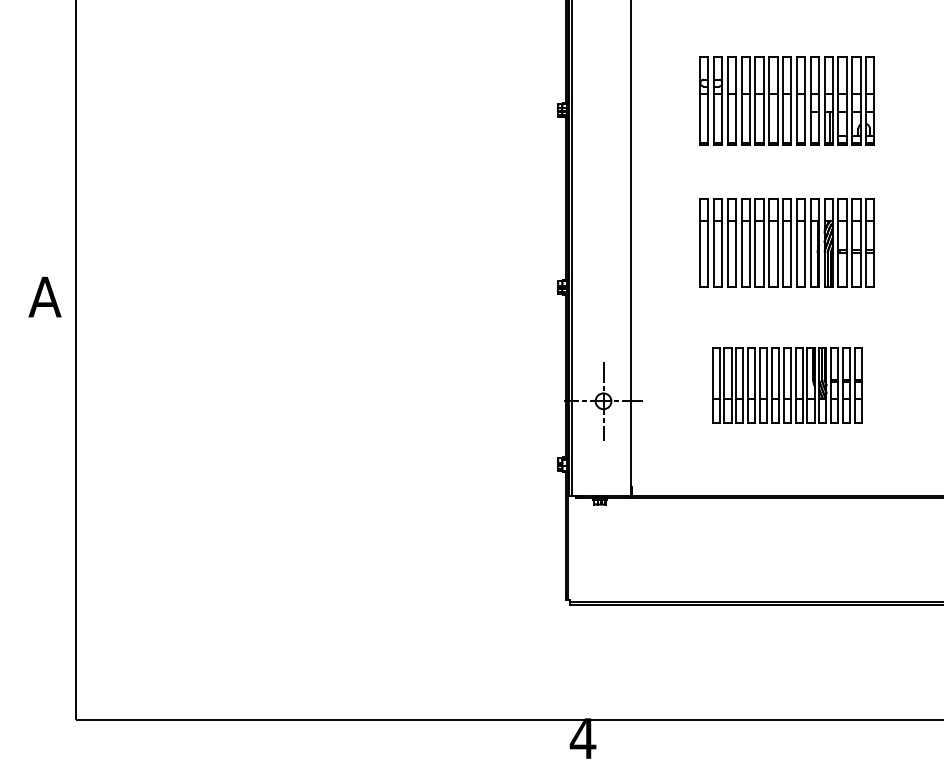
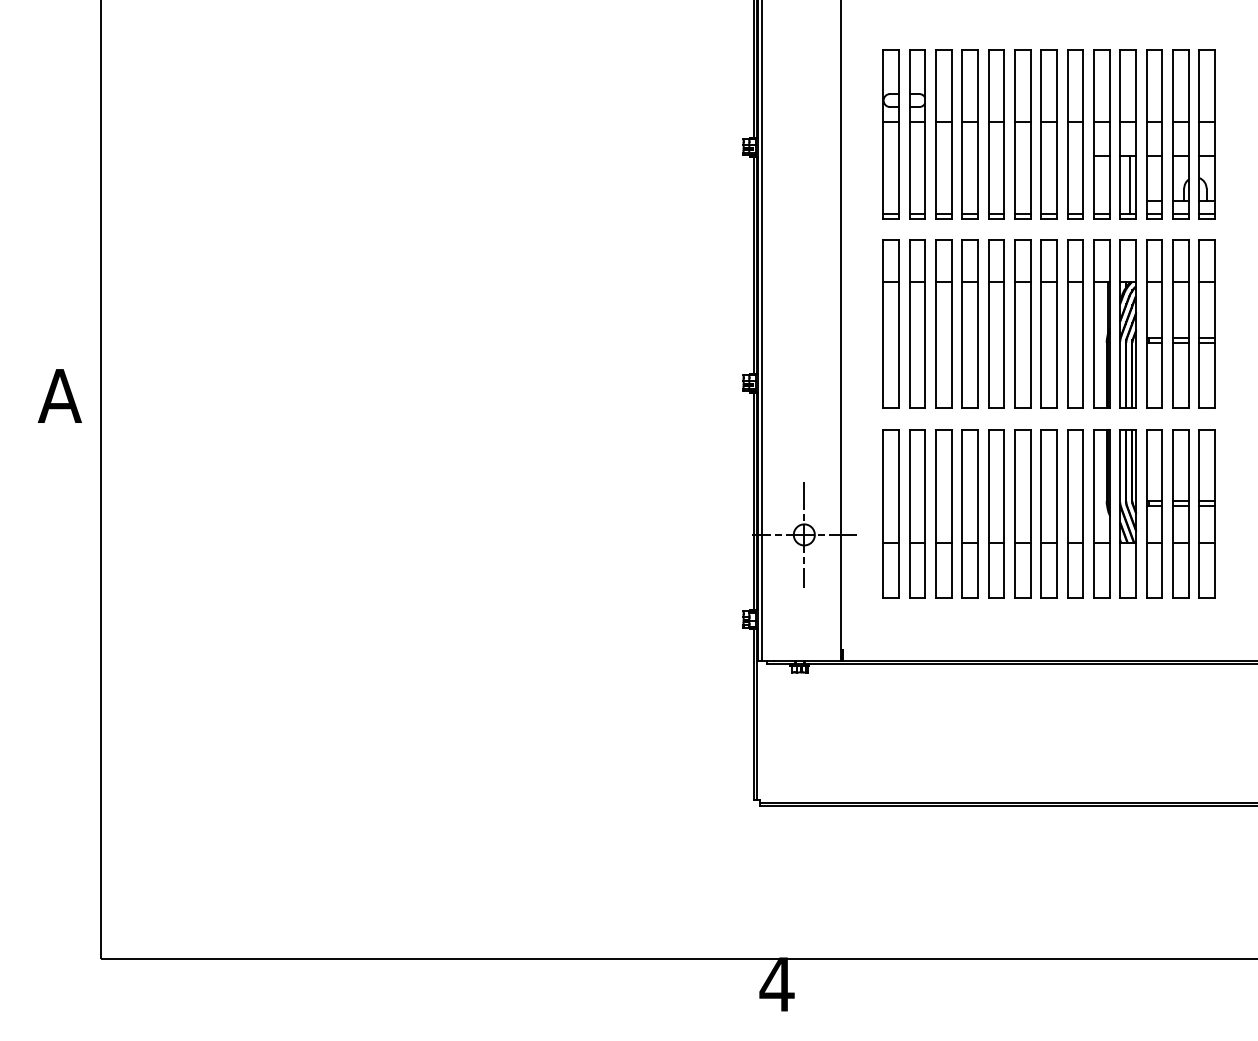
part: (787, 100) -> (1049, 133), size x1.43
part: (787, 242) -> (1049, 323), size x1.43
part: (787, 385) -> (1049, 513), size x1.67

